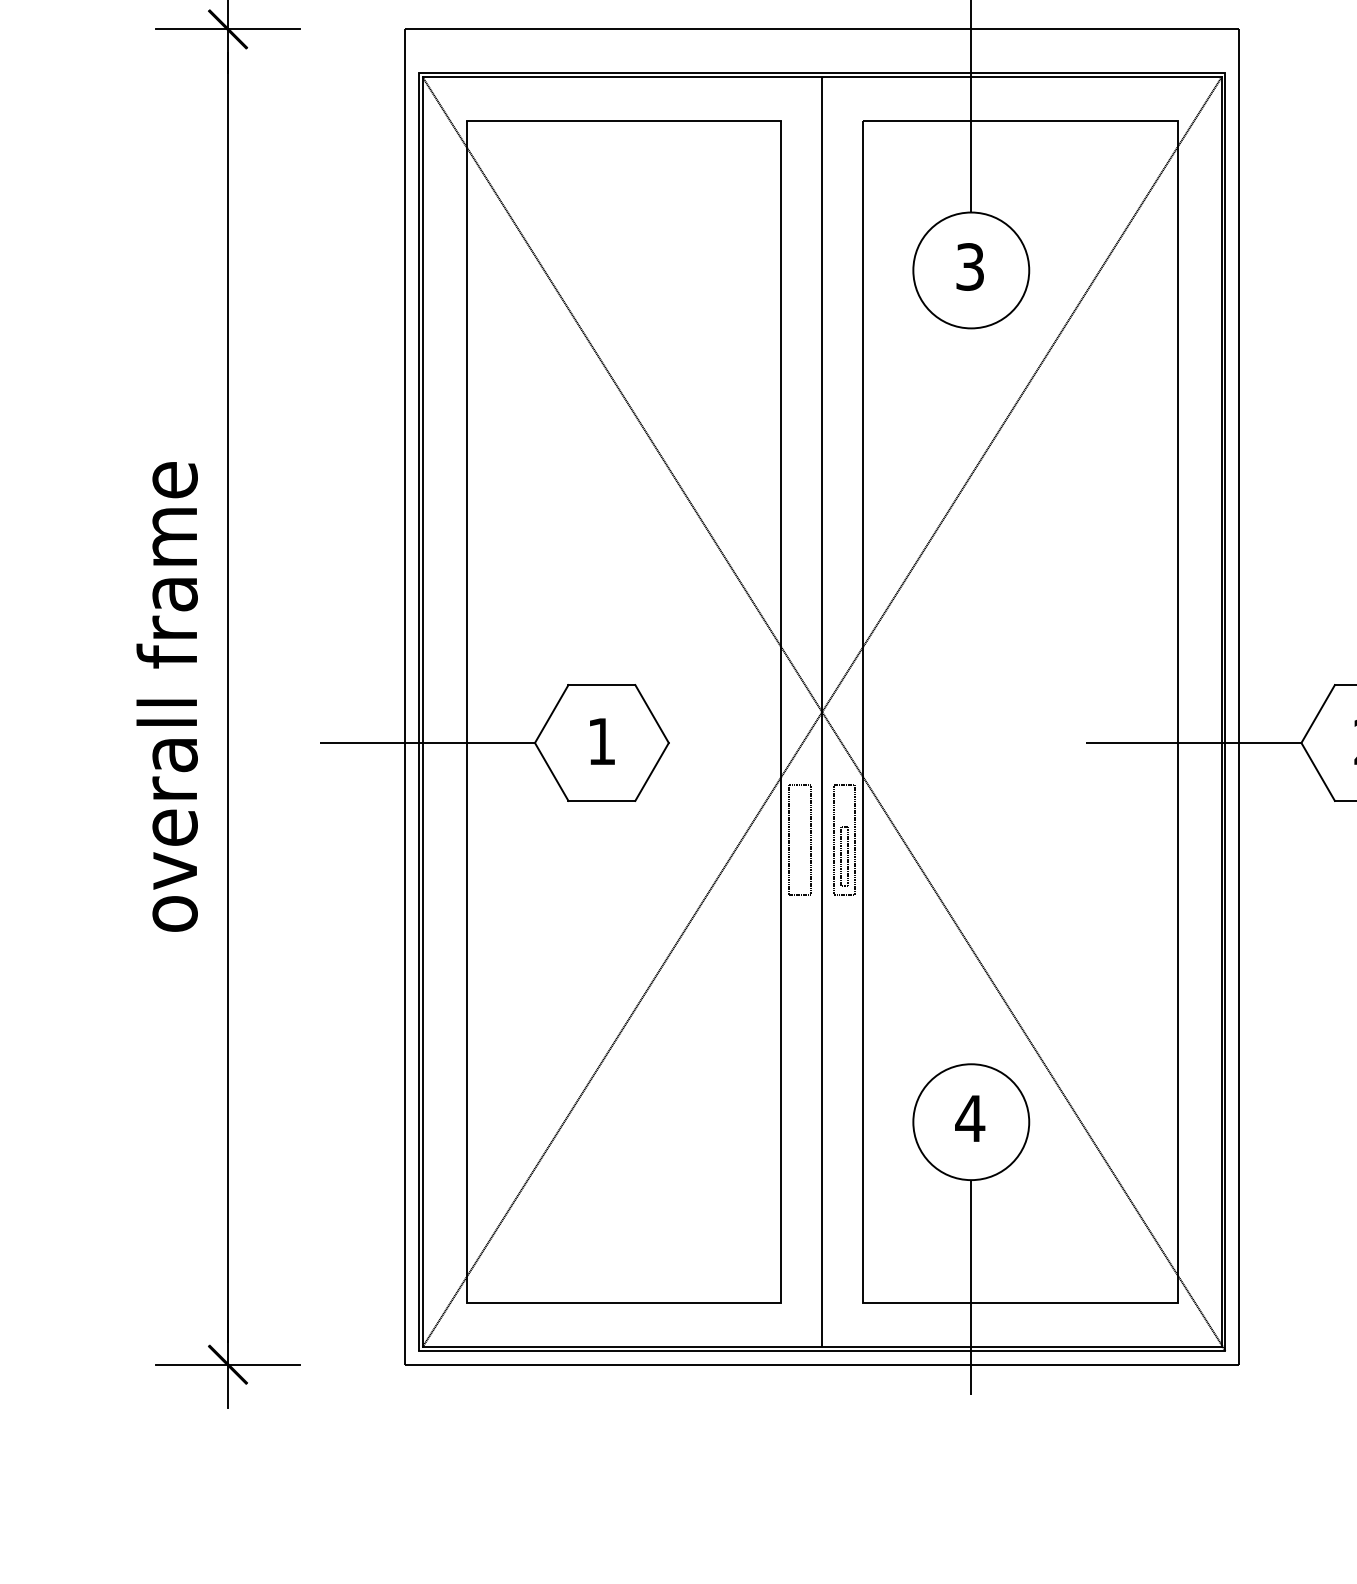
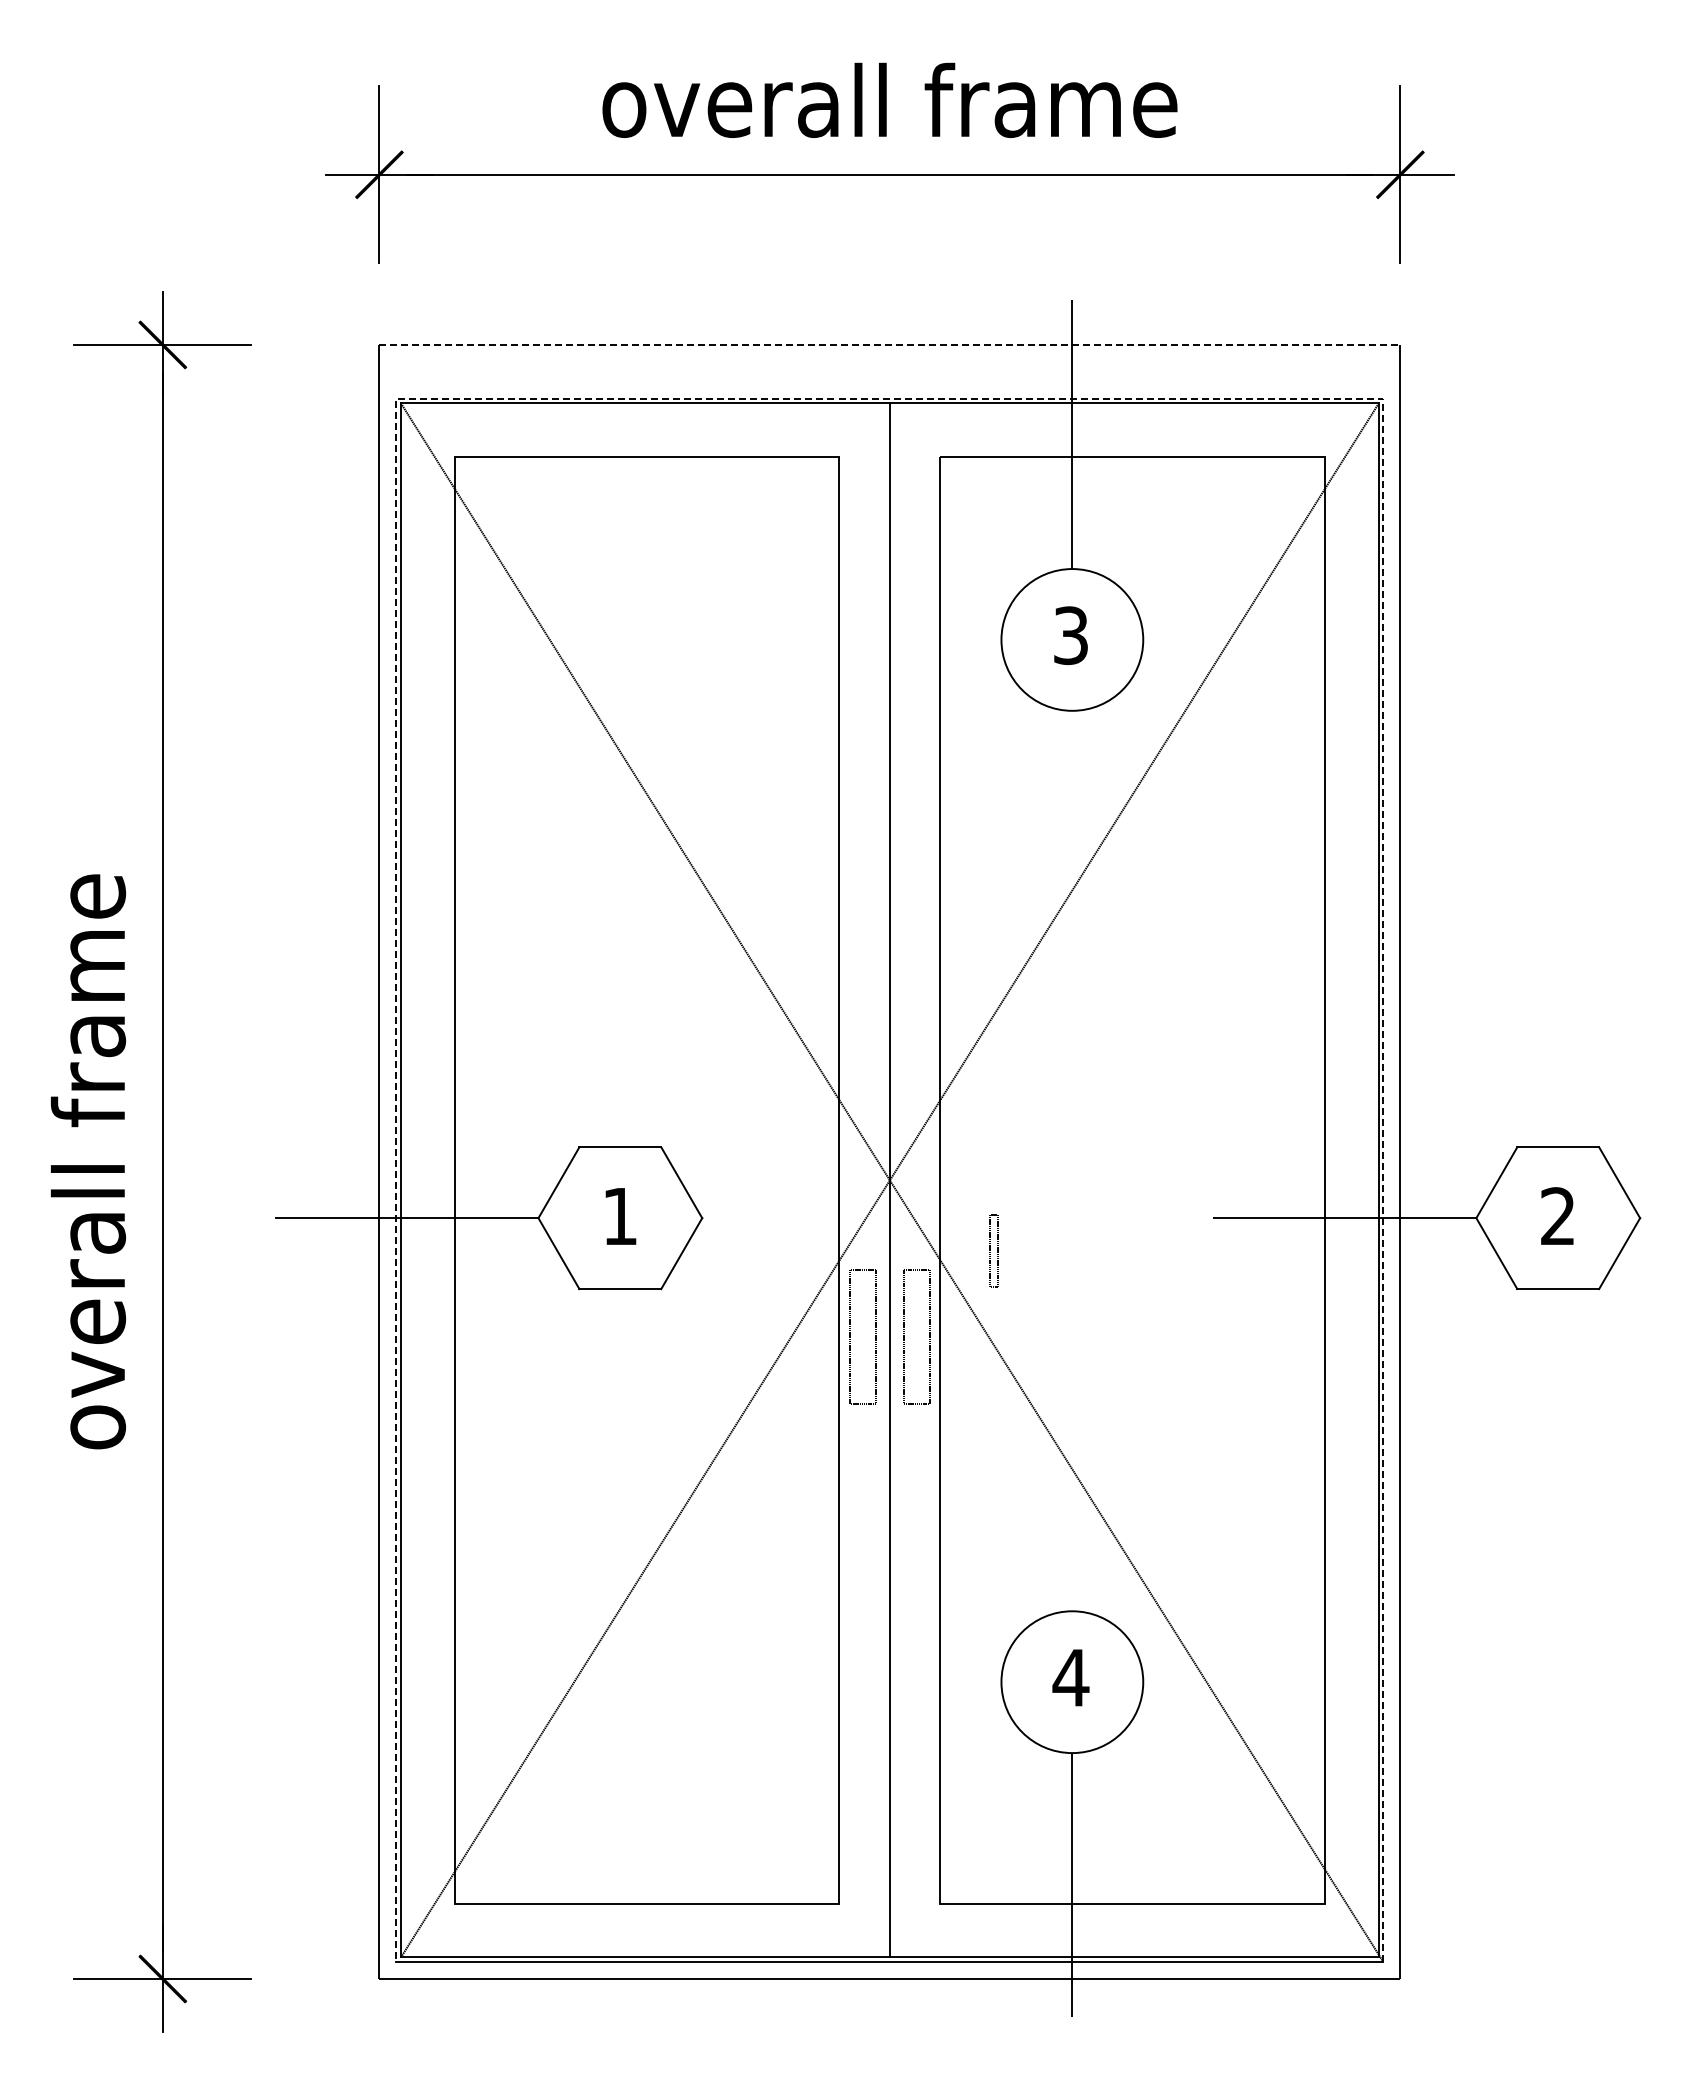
line: (822, 29) -> (890, 344), solid -> dashed
line: (821, 73) -> (889, 398), solid -> dashed
part: (843, 856) -> (993, 1250), moved

